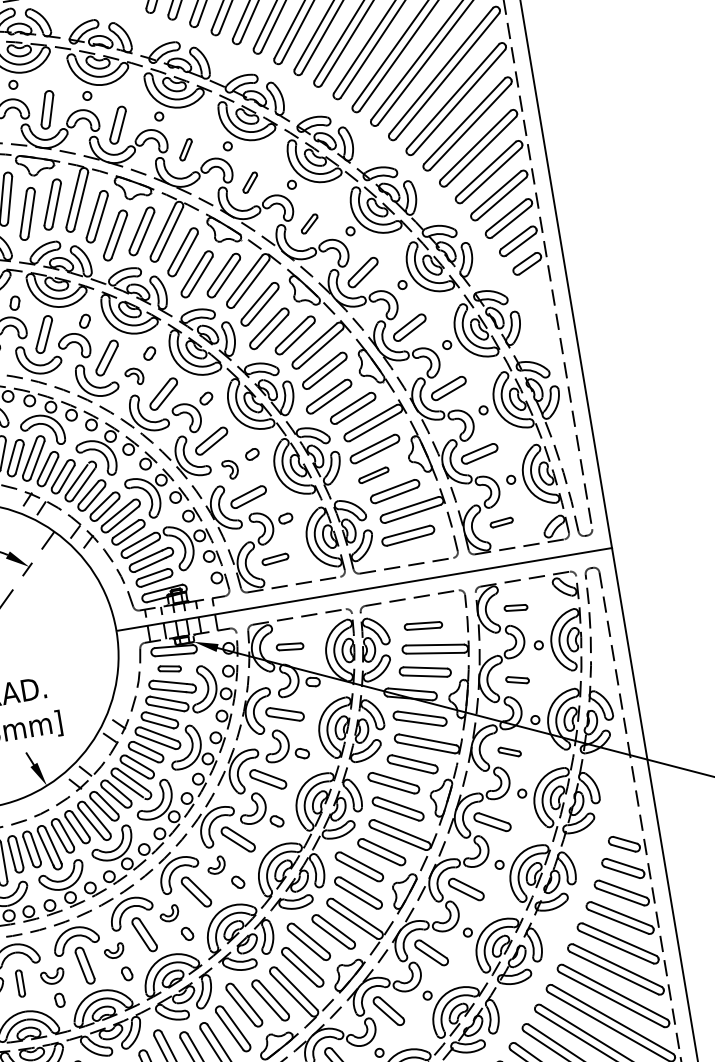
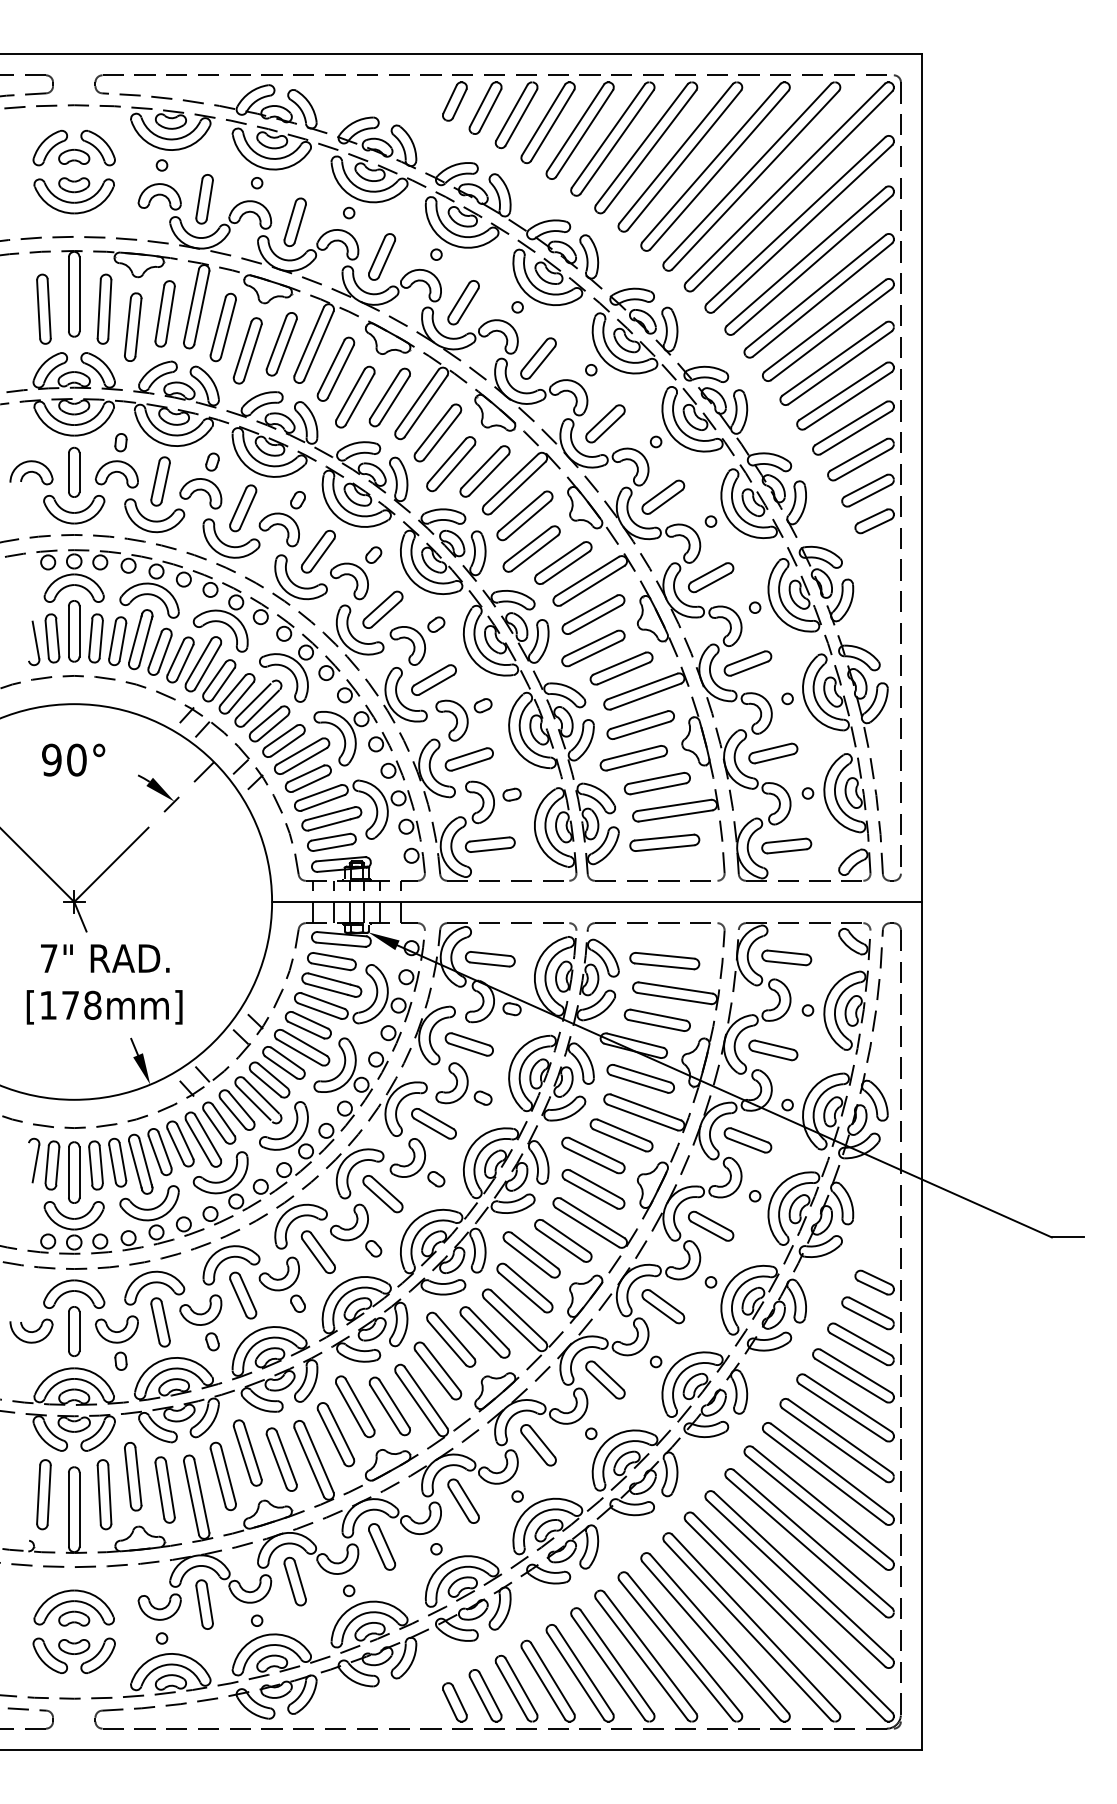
part: (185, 149) -> (463, 302), size x1.67
part: (250, 182) -> (538, 358), size x1.67
part: (309, 223) -> (605, 423), size x1.67
part: (134, 376) -> (349, 581), size x1.67
part: (230, 469) -> (451, 720), size x1.67
part: (373, 475) -> (633, 758), size x1.67
part: (501, 522) -> (786, 845), size x1.67
part: (274, 559) -> (489, 844), size x1.43
part: (515, 607) -> (786, 957), size x1.67
part: (423, 626) -> (664, 961), size x1.43
part: (289, 647) -> (489, 959), size x1.43
part: (169, 668) -> (331, 961), size x1.67
part: (517, 680) -> (773, 1050), size x1.67
part: (509, 752) -> (747, 1140), size x1.67
part: (216, 865) -> (349, 1222), size x1.67
part: (168, 913) -> (278, 1273), size x1.67
part: (113, 950) -> (200, 1309), size x1.67
part: (52, 976) -> (116, 1329), size x1.43
part: (20, 983) -> (74, 1331), size x1.43

